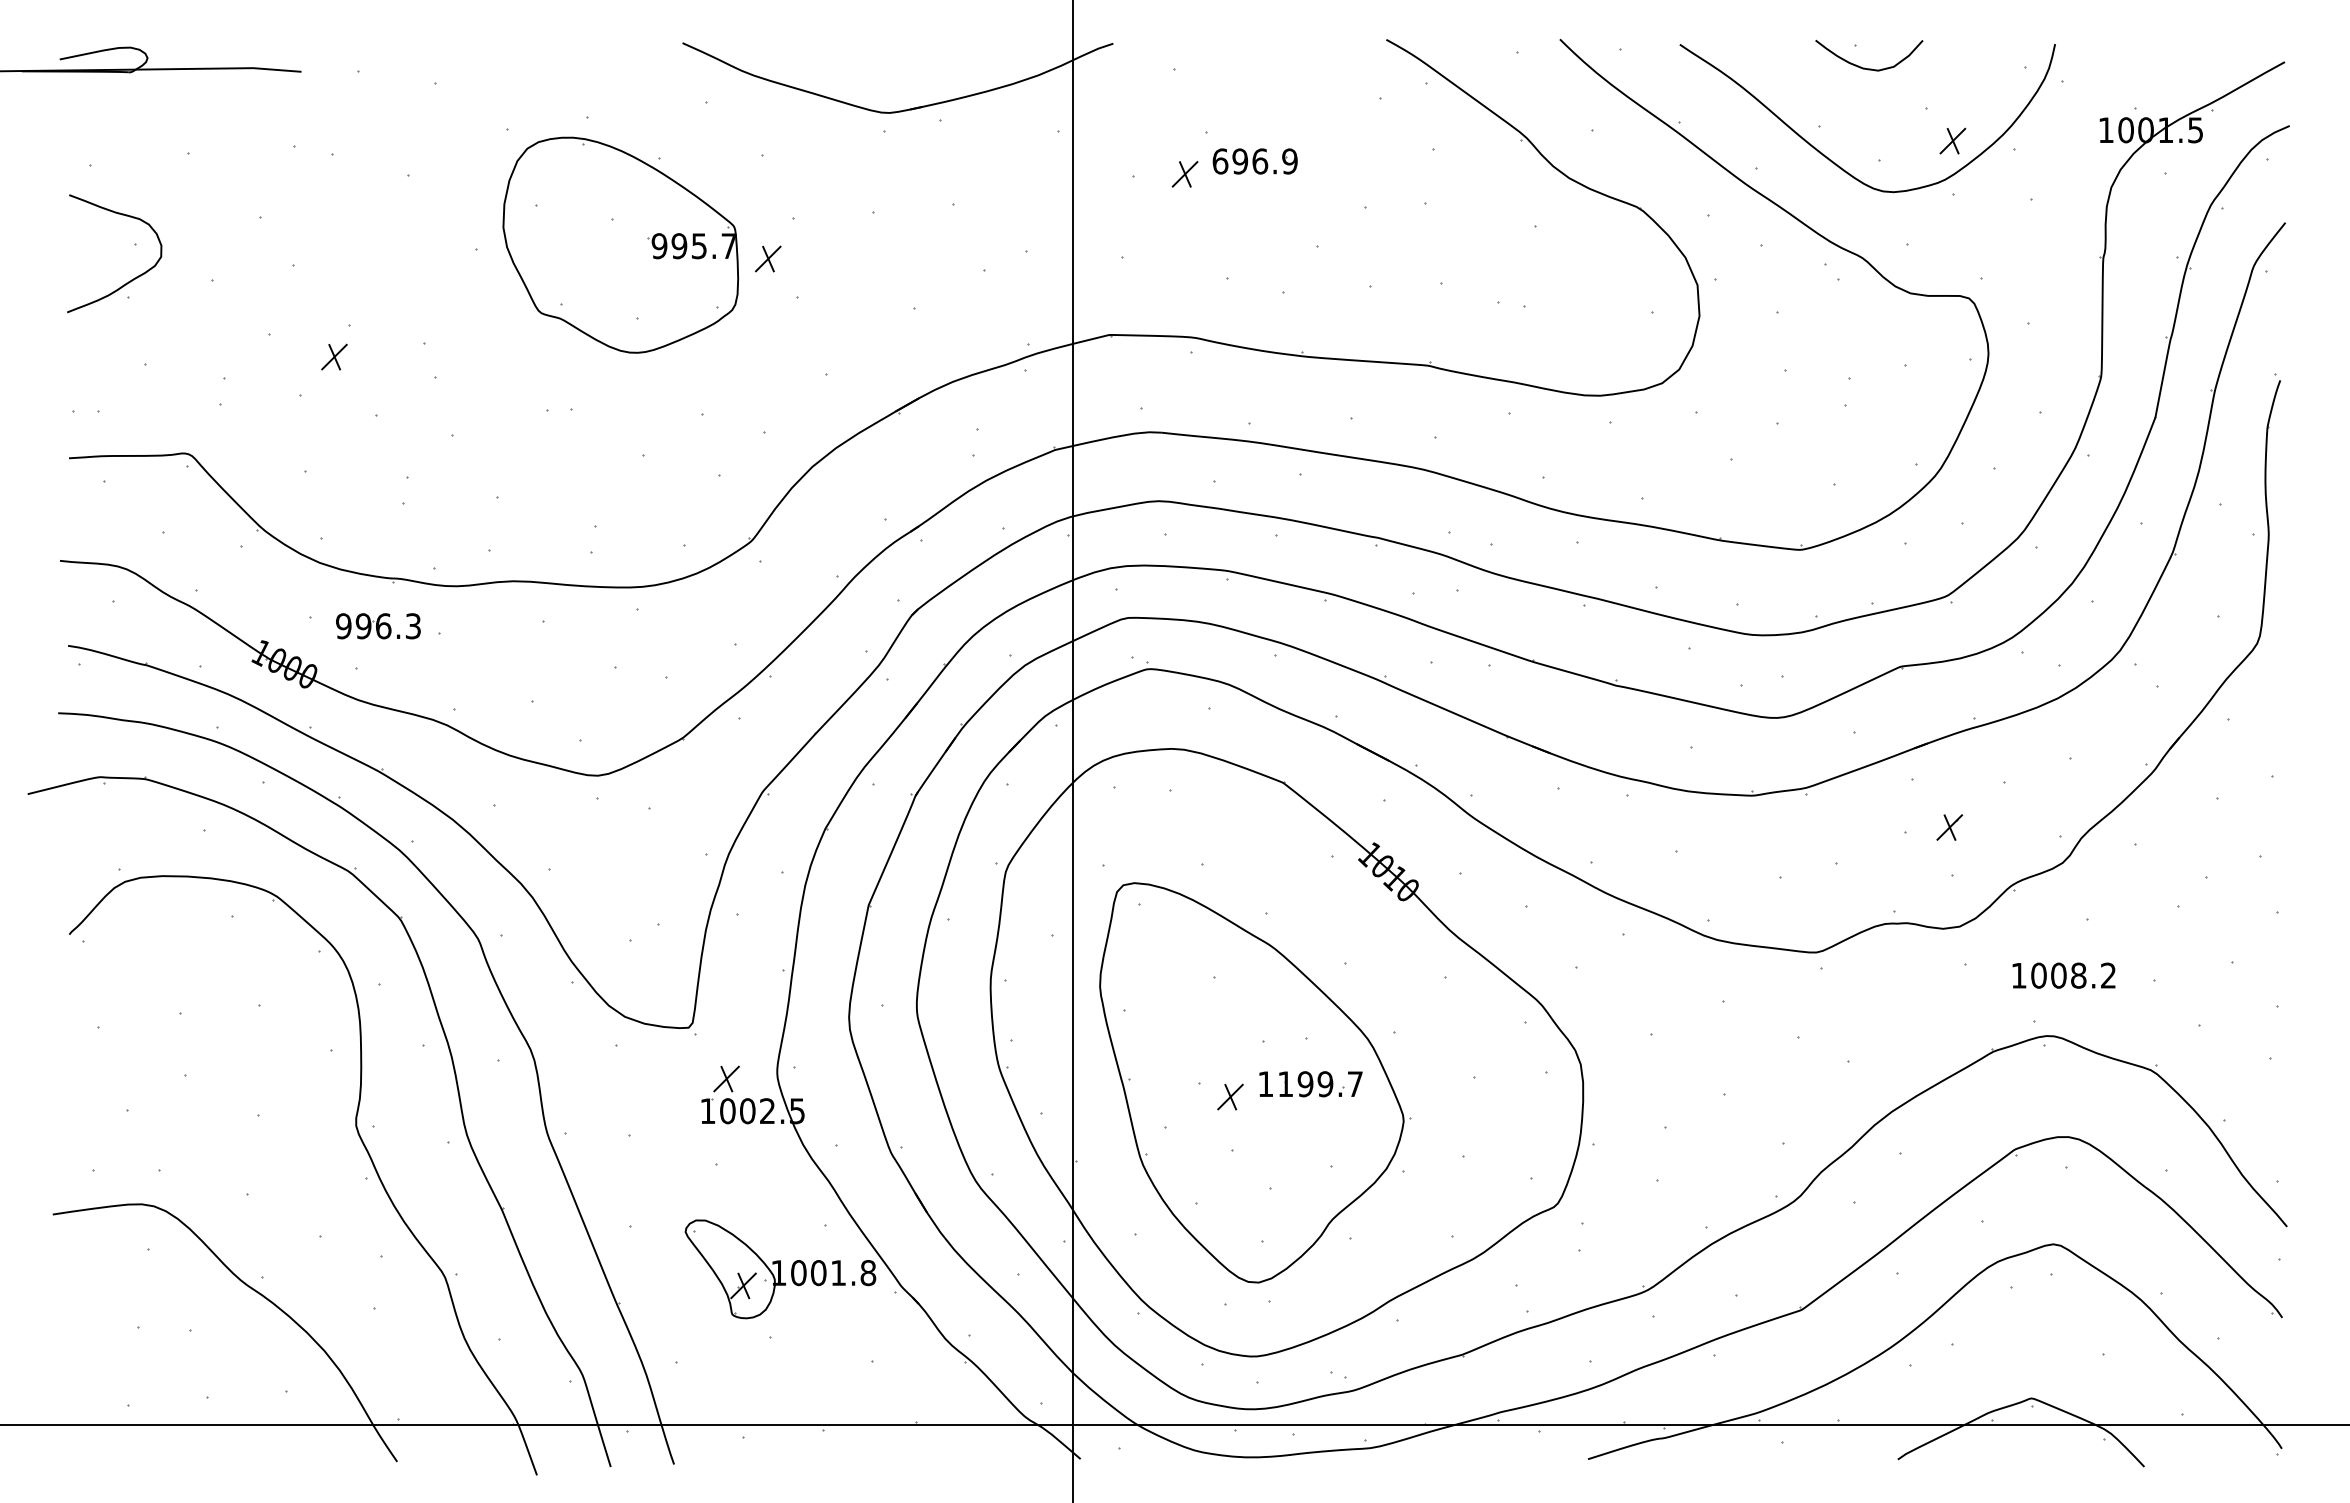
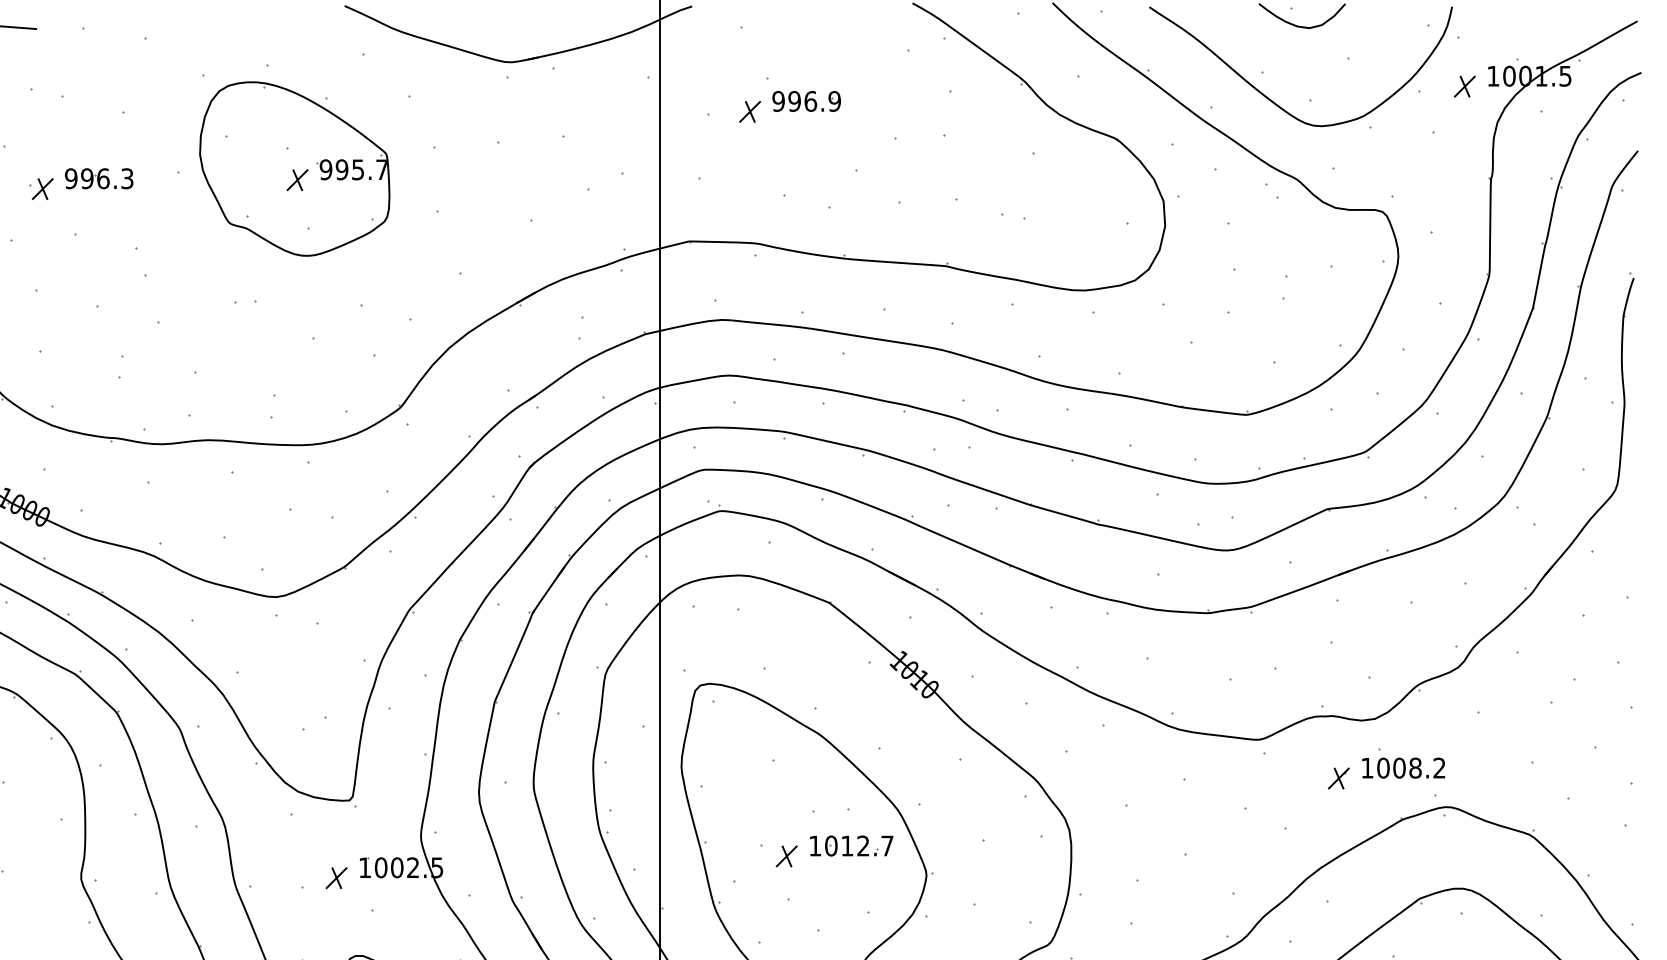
part: (1952, 140) -> (1464, 86), moved
text: (1220, 161) -> (778, 101), 696.9 -> 996.9
part: (768, 258) -> (297, 179), moved
part: (334, 356) -> (42, 188), moved
part: (378, 626) -> (99, 178), moved
part: (1949, 827) -> (1338, 778), moved
text: (2063, 975) -> (1403, 767), moved
part: (726, 1078) -> (336, 877), moved
text: (1305, 1084) -> (847, 846), 1199.7 -> 1012.7

